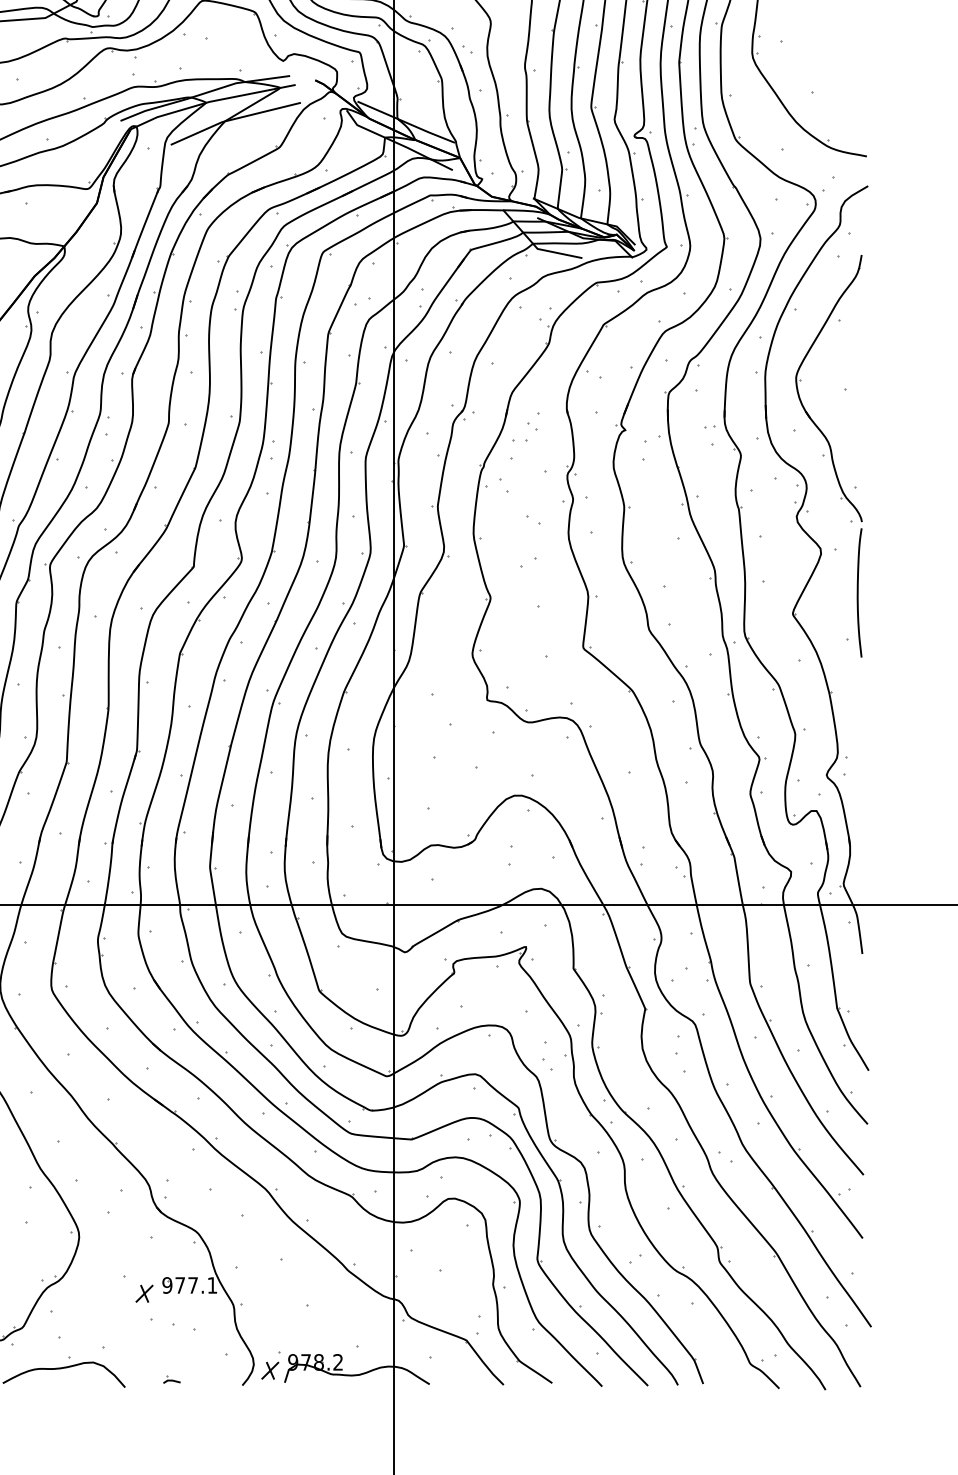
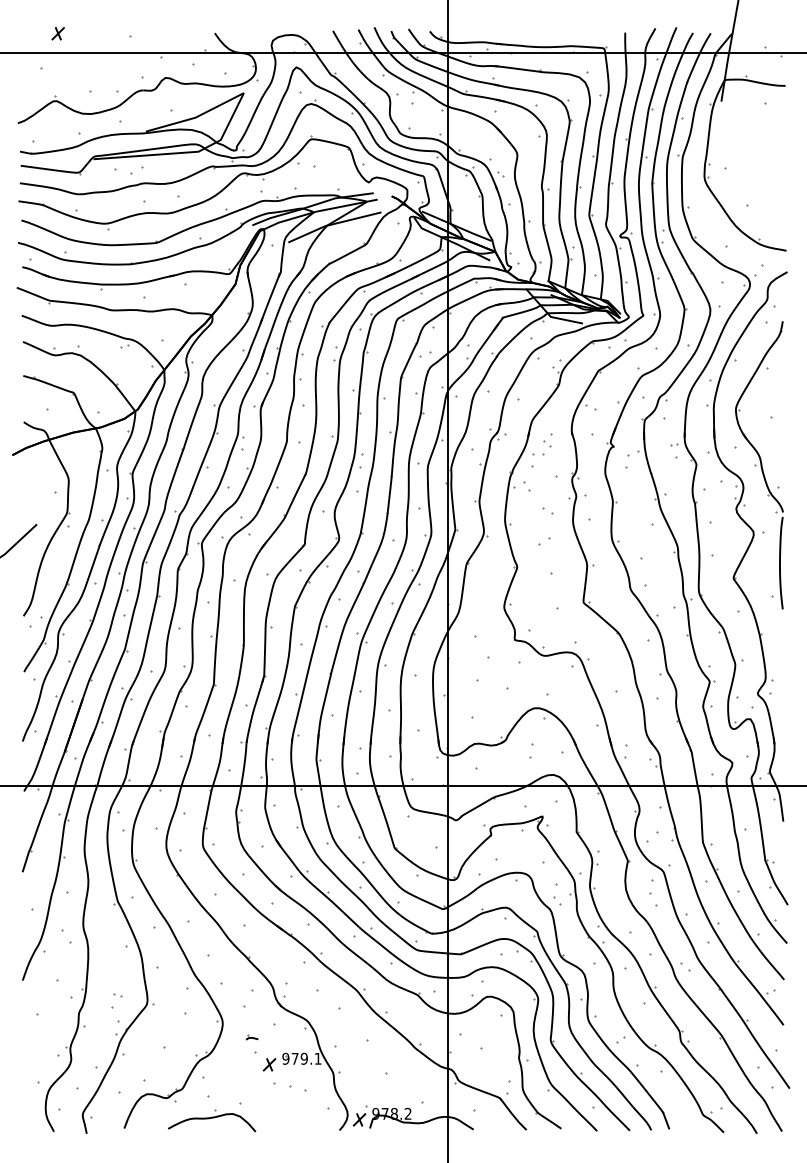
text: (191, 1284) -> (303, 1058), 977.1 -> 979.1
part: (171, 1380) -> (251, 1037), moved

